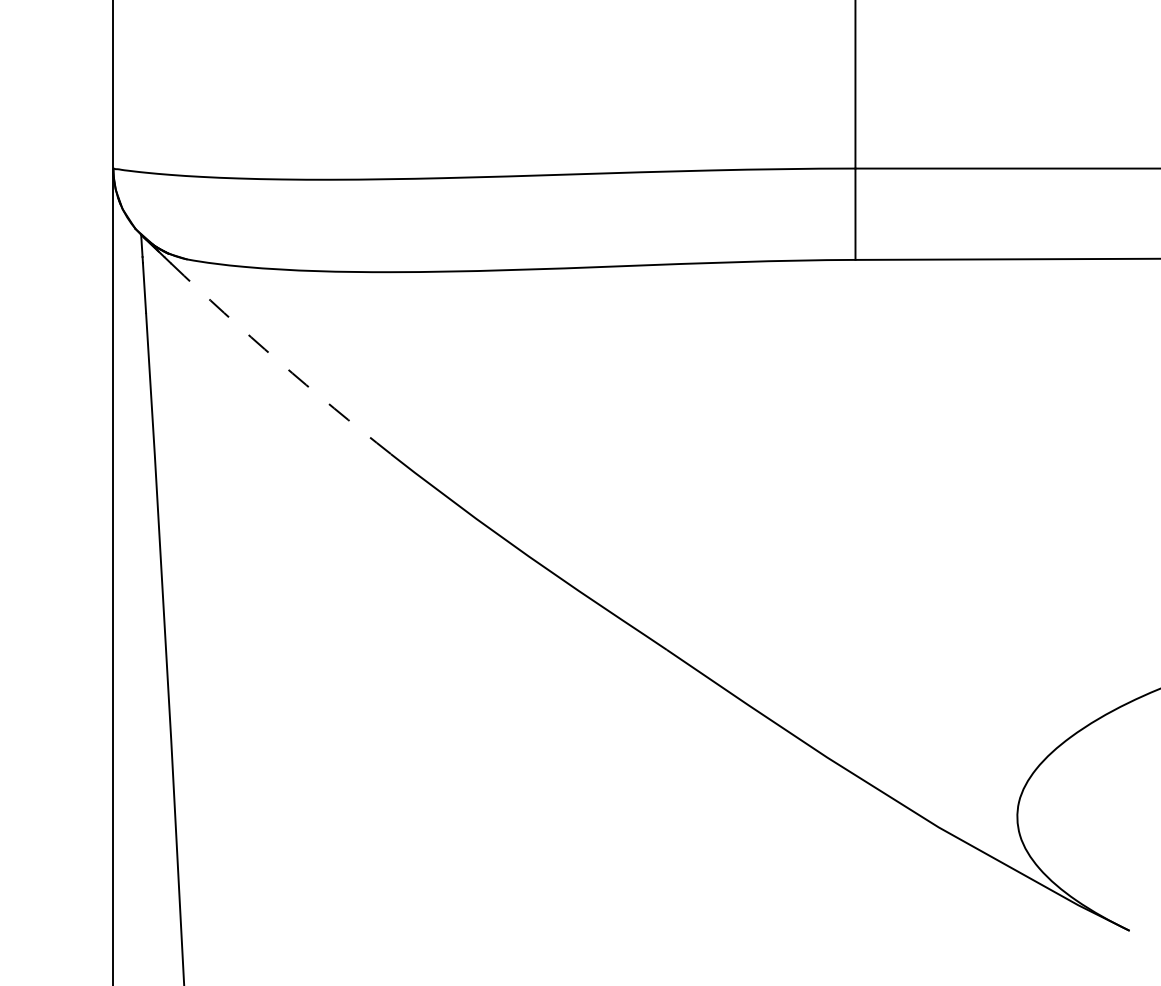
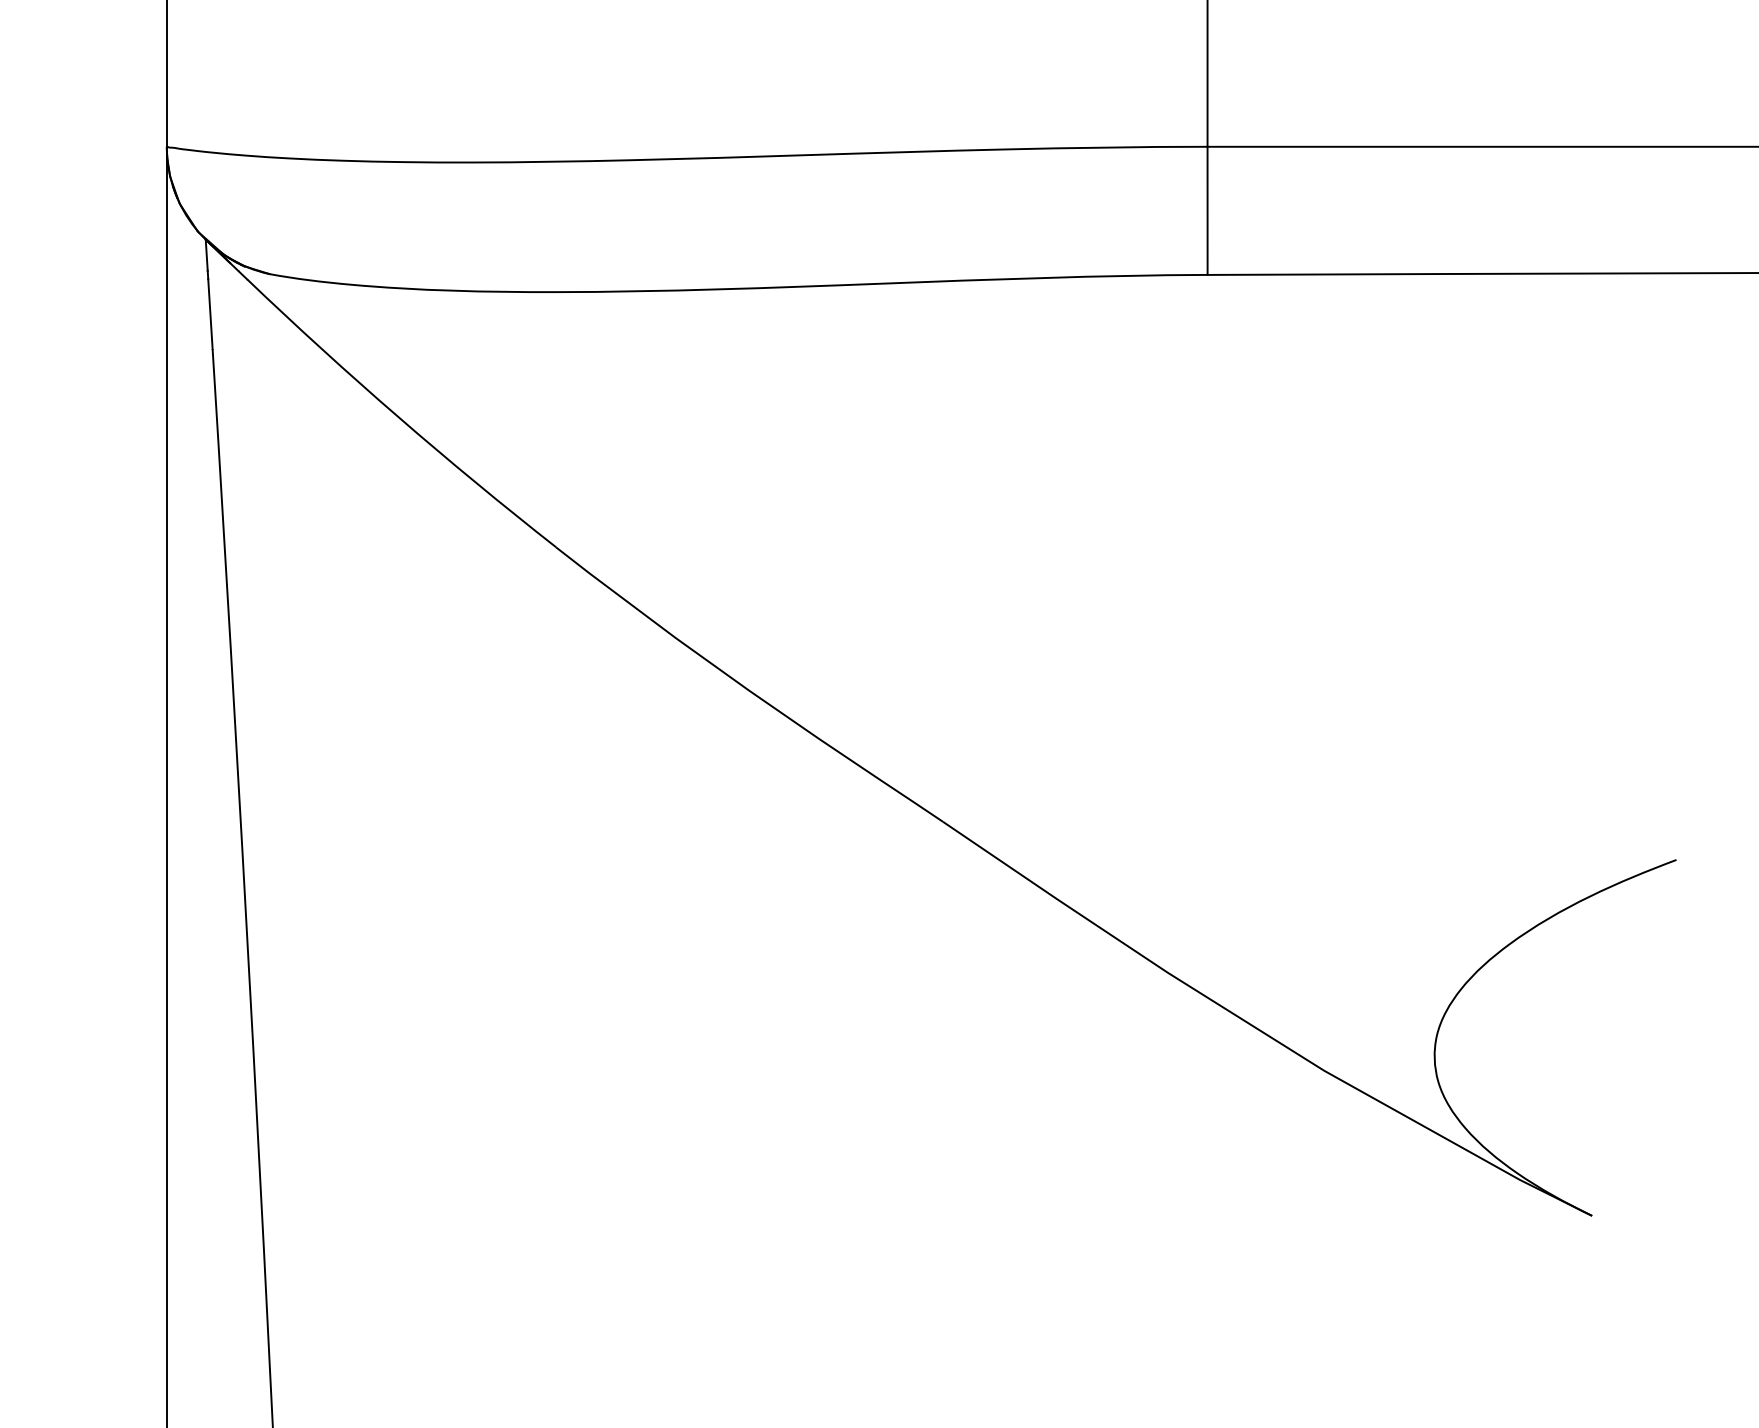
arc: (278, 361) -> (398, 417), dashed -> solid

